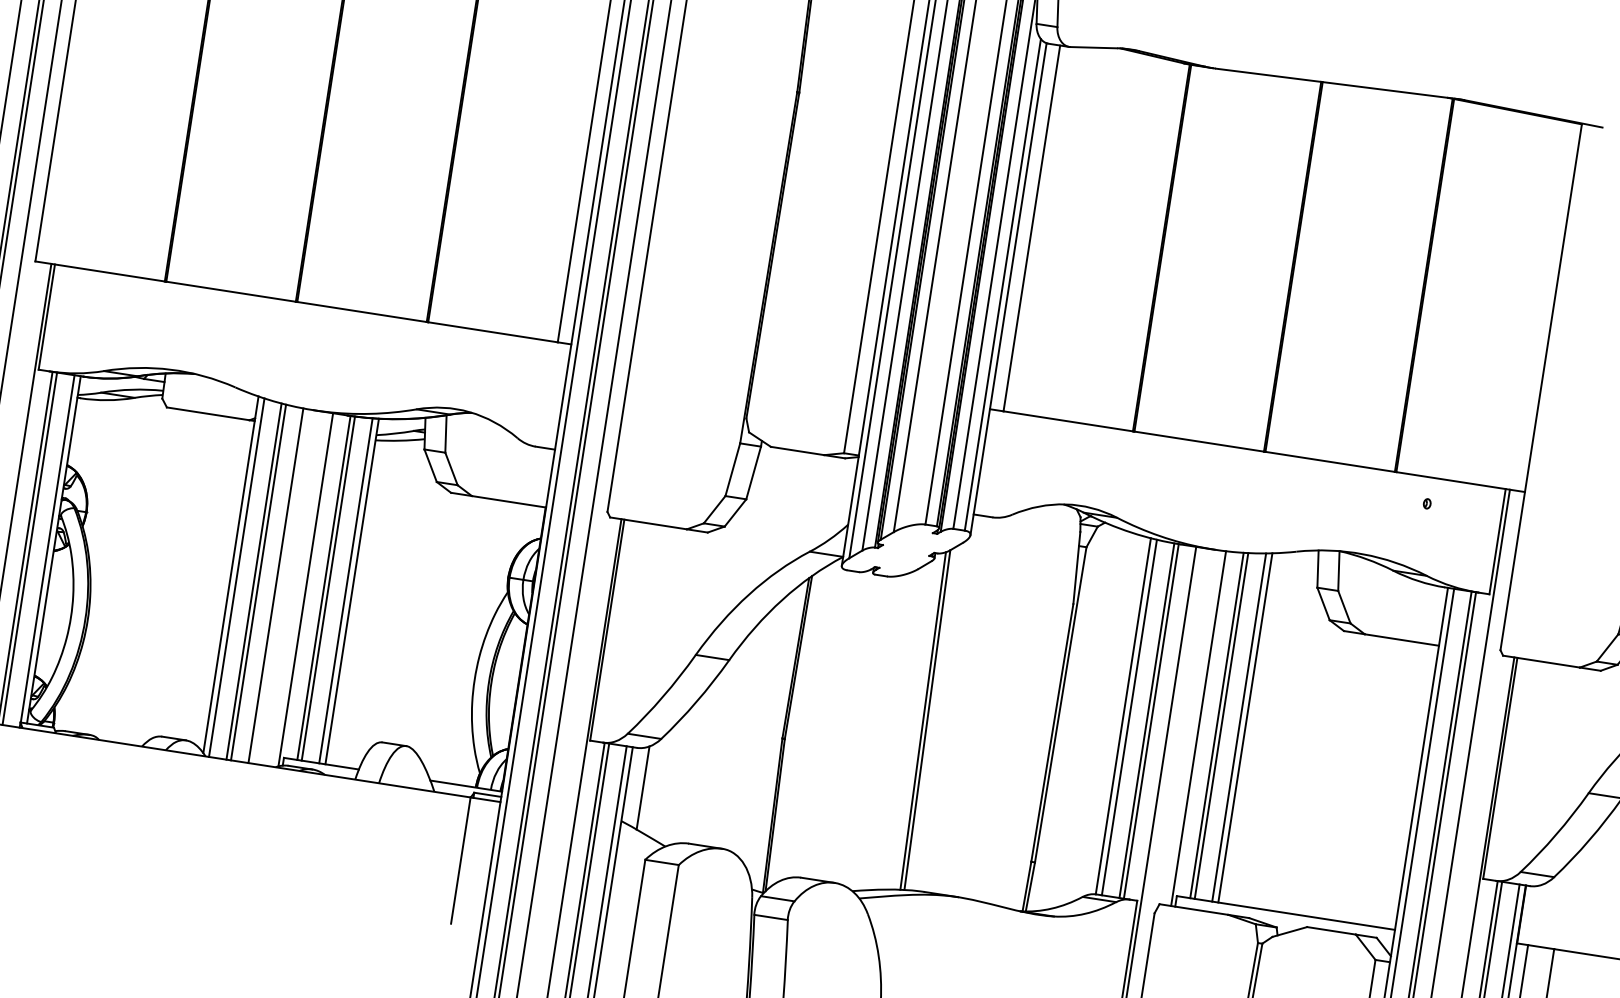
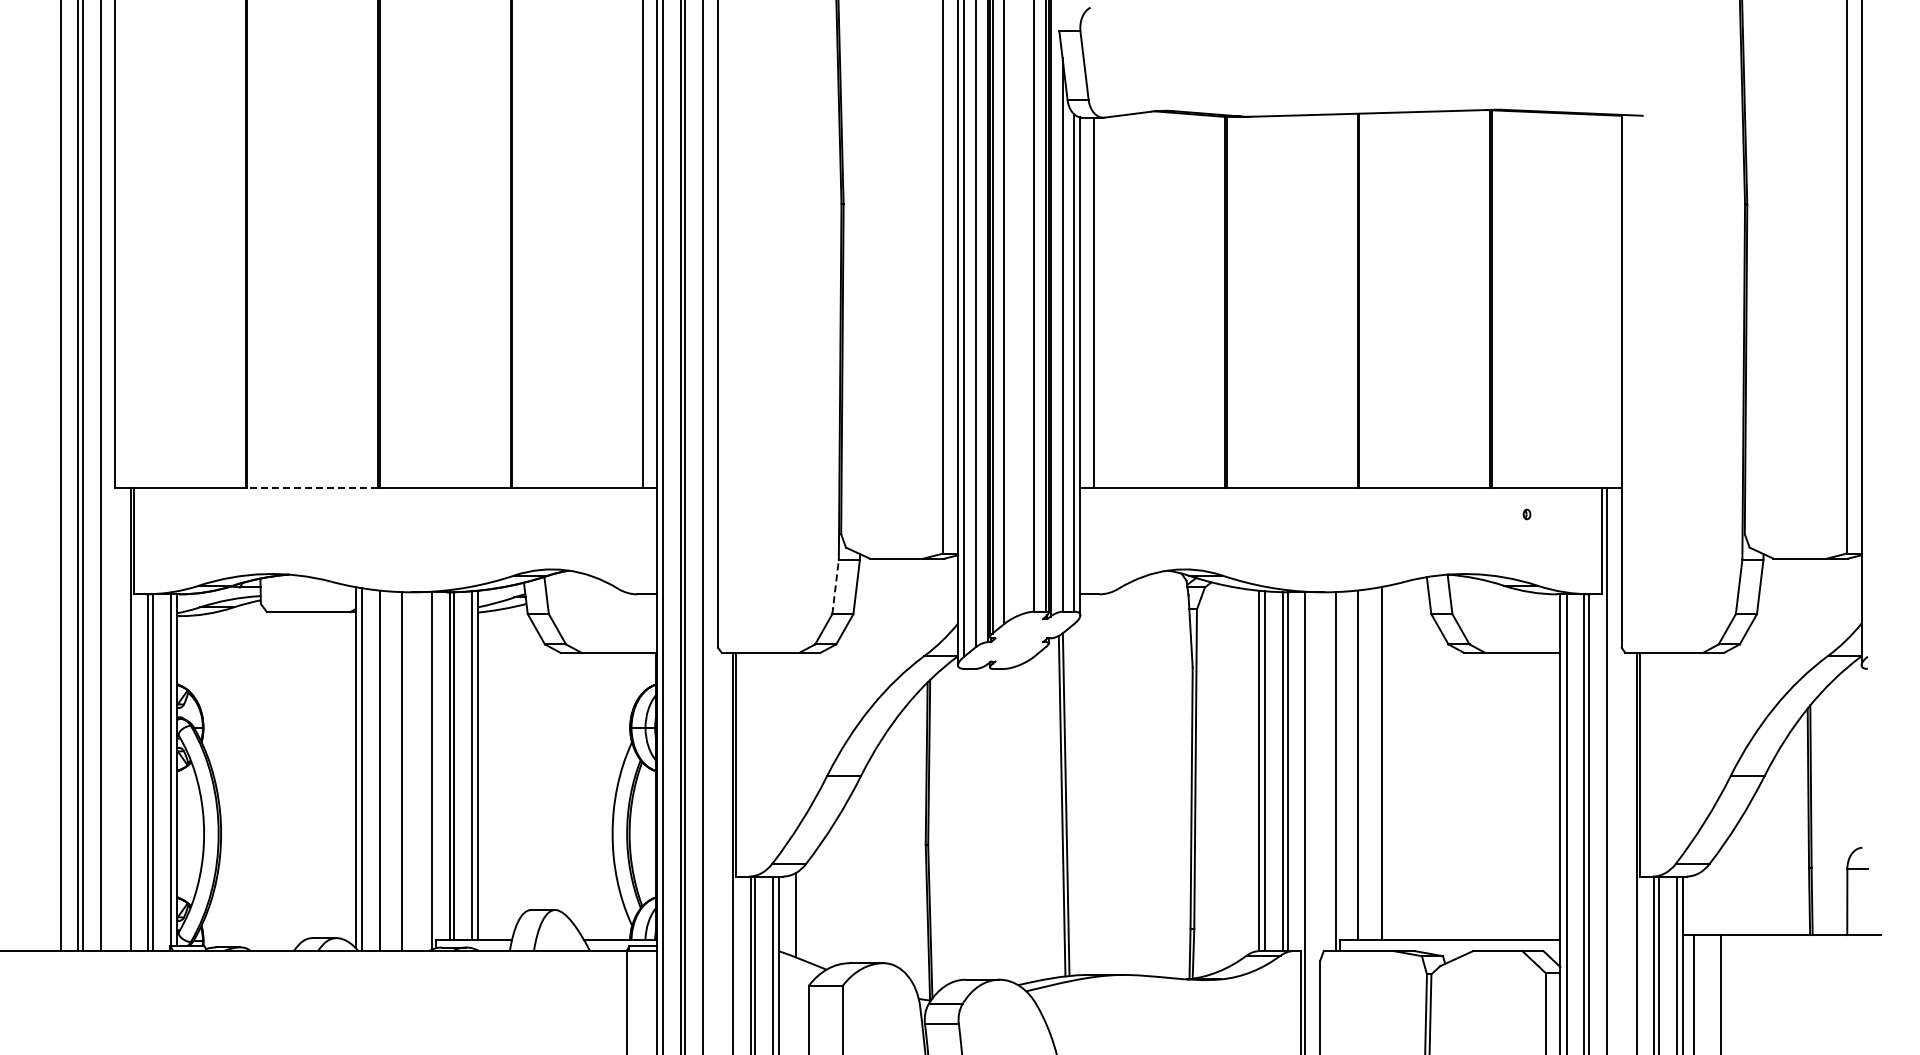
line: (231, 291) -> (312, 487), solid -> dashed
line: (732, 469) -> (835, 586), solid -> dashed
line: (258, 582) -> (384, 770), removed
line: (1217, 725) -> (1353, 765), removed
line: (1239, 727) -> (1375, 764), removed

